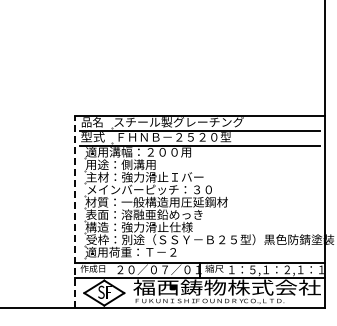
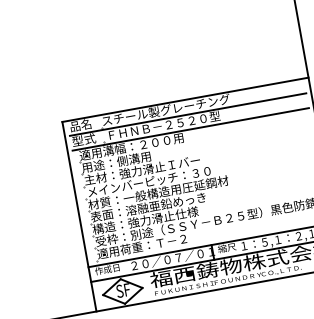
line: (74, 211) -> (79, 216), dashed -> solid

